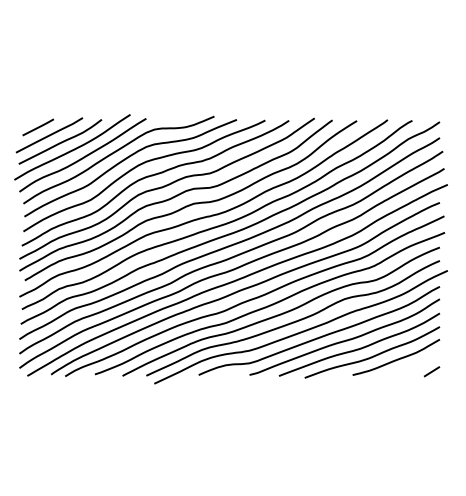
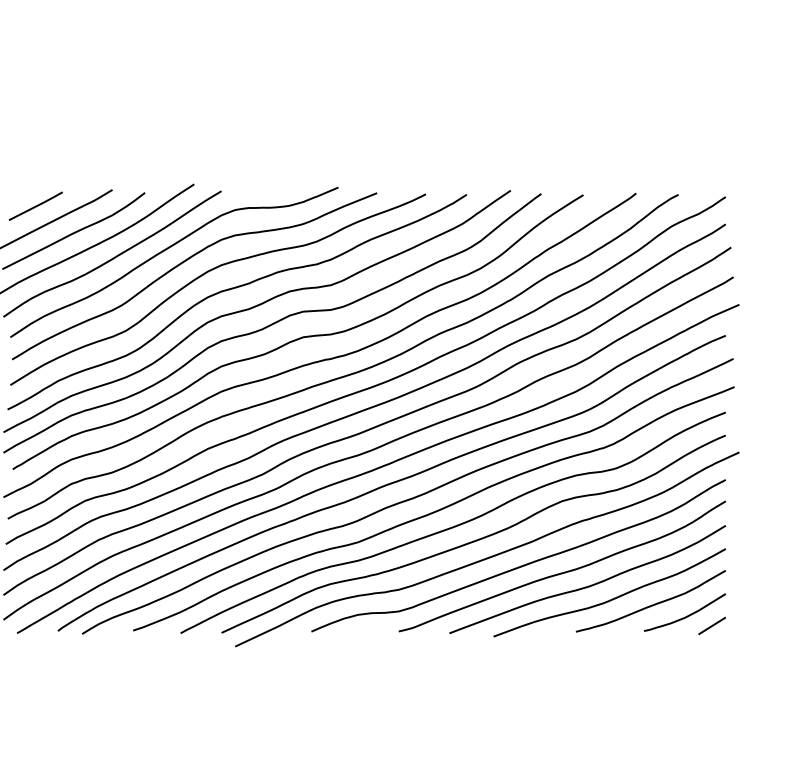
curve: (416, 365) -> (685, 615), added

